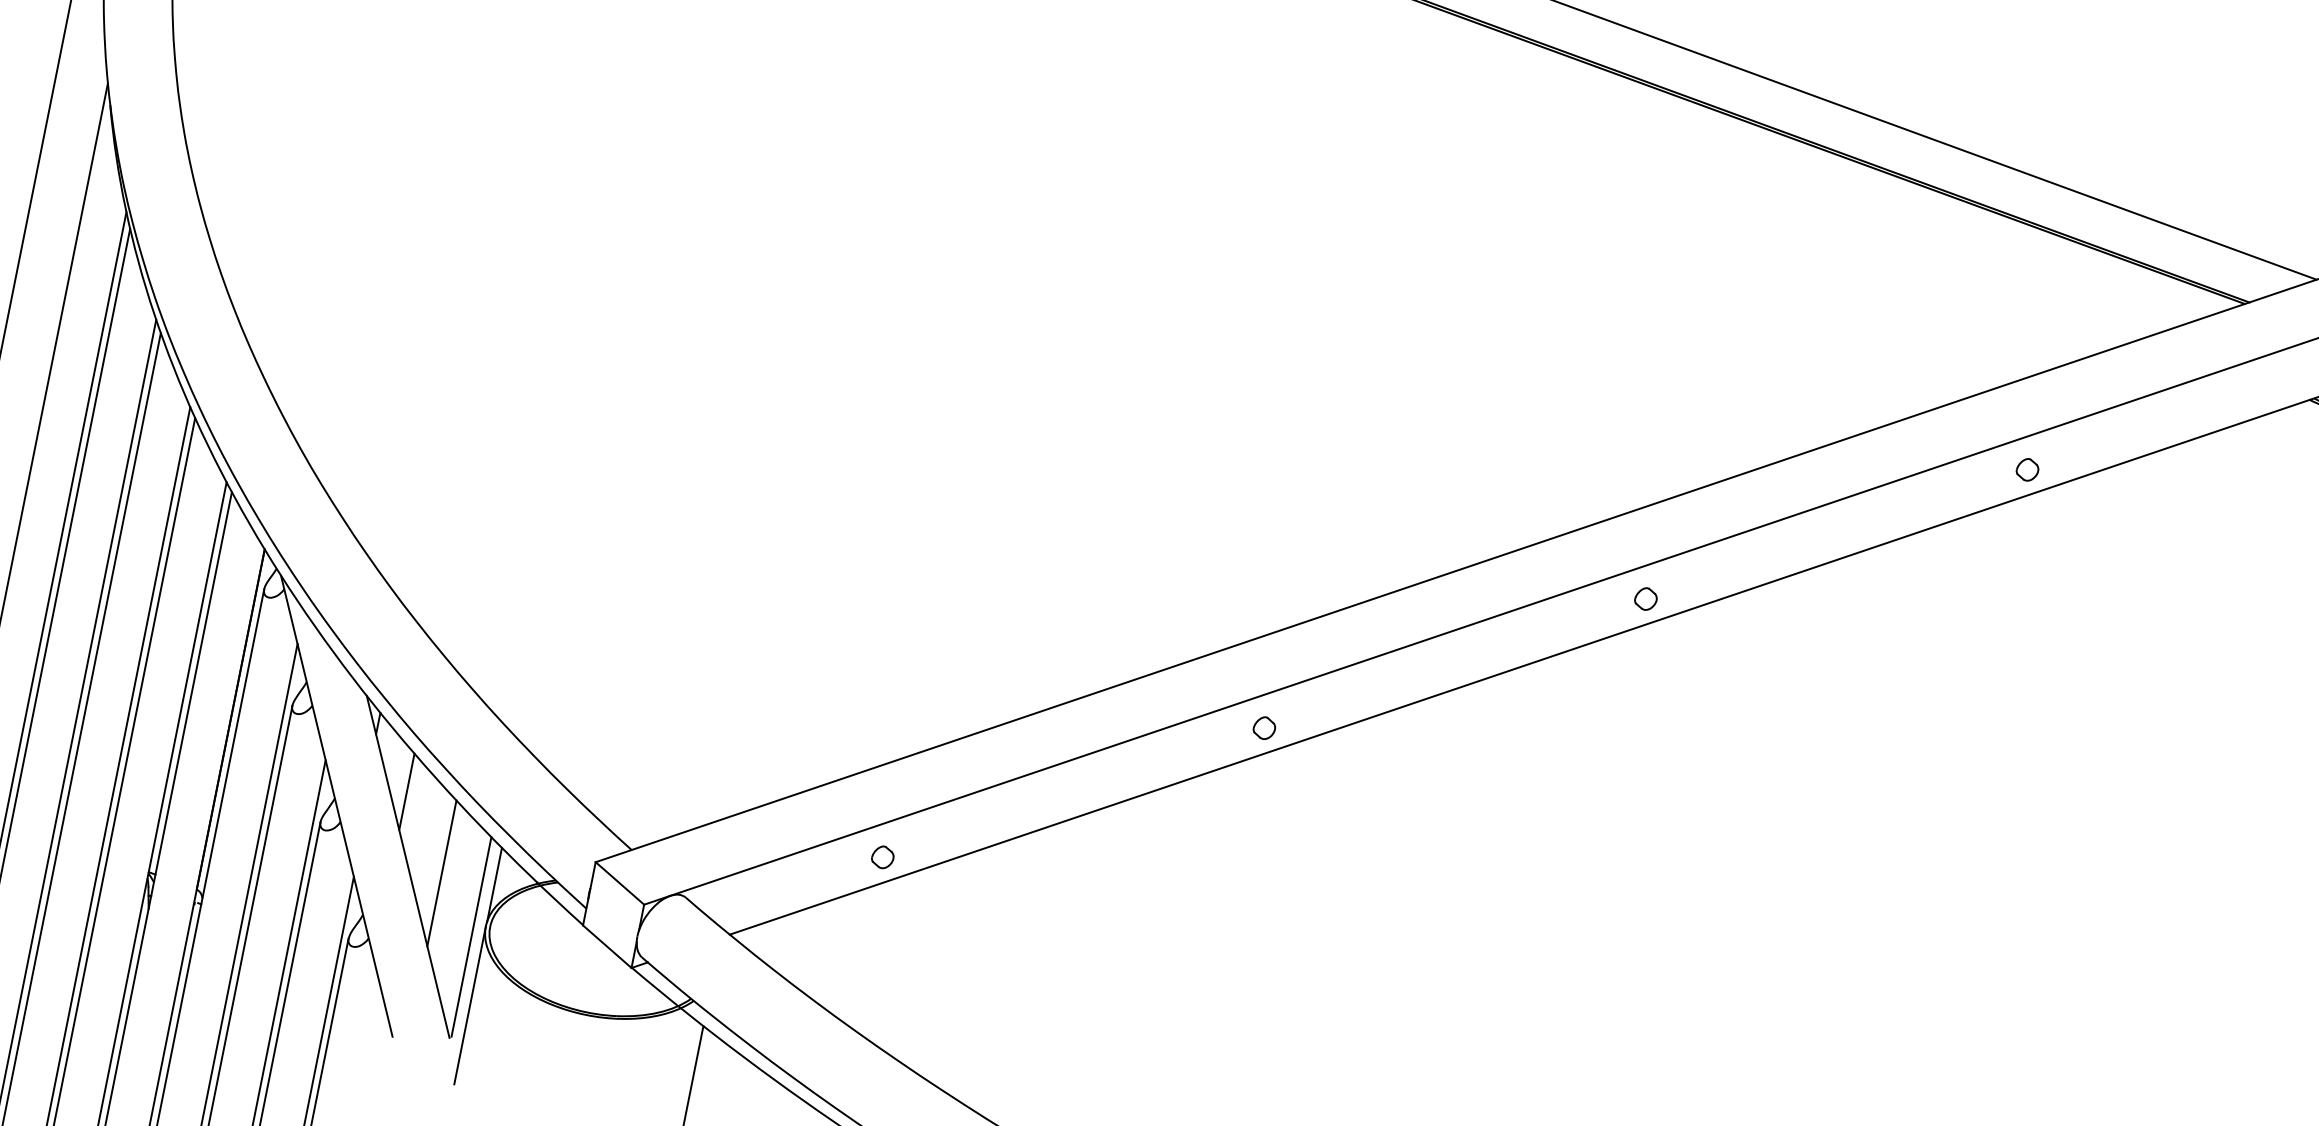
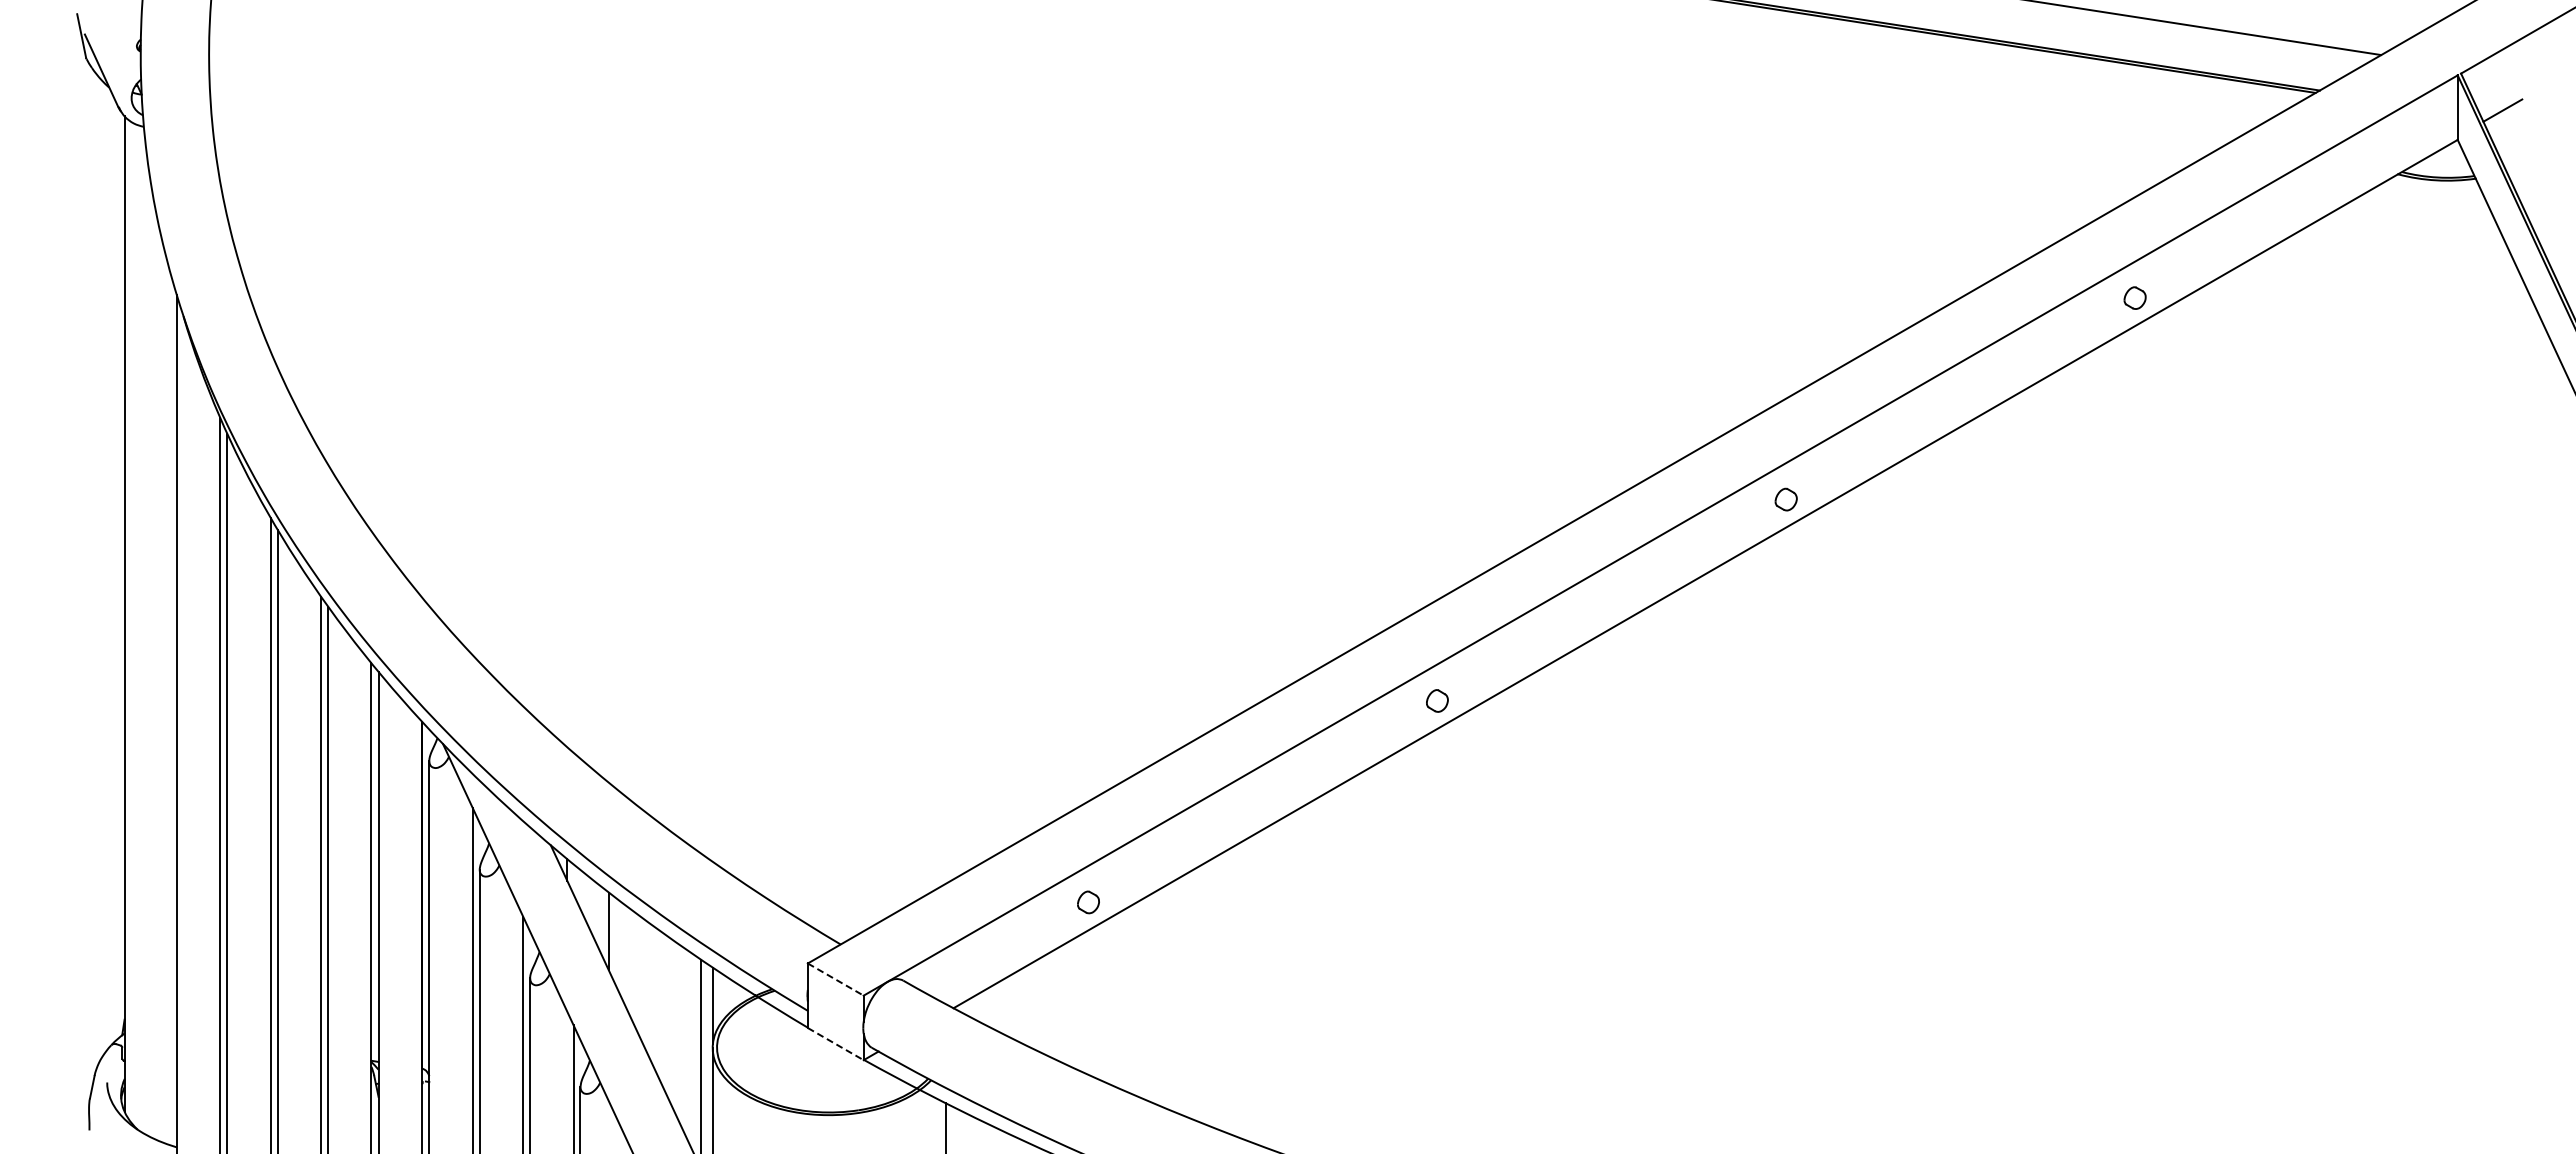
line: (442, 873) -> (659, 1004), removed
line: (620, 883) -> (836, 979), solid -> dashed
line: (607, 947) -> (836, 1044), solid -> dashed

